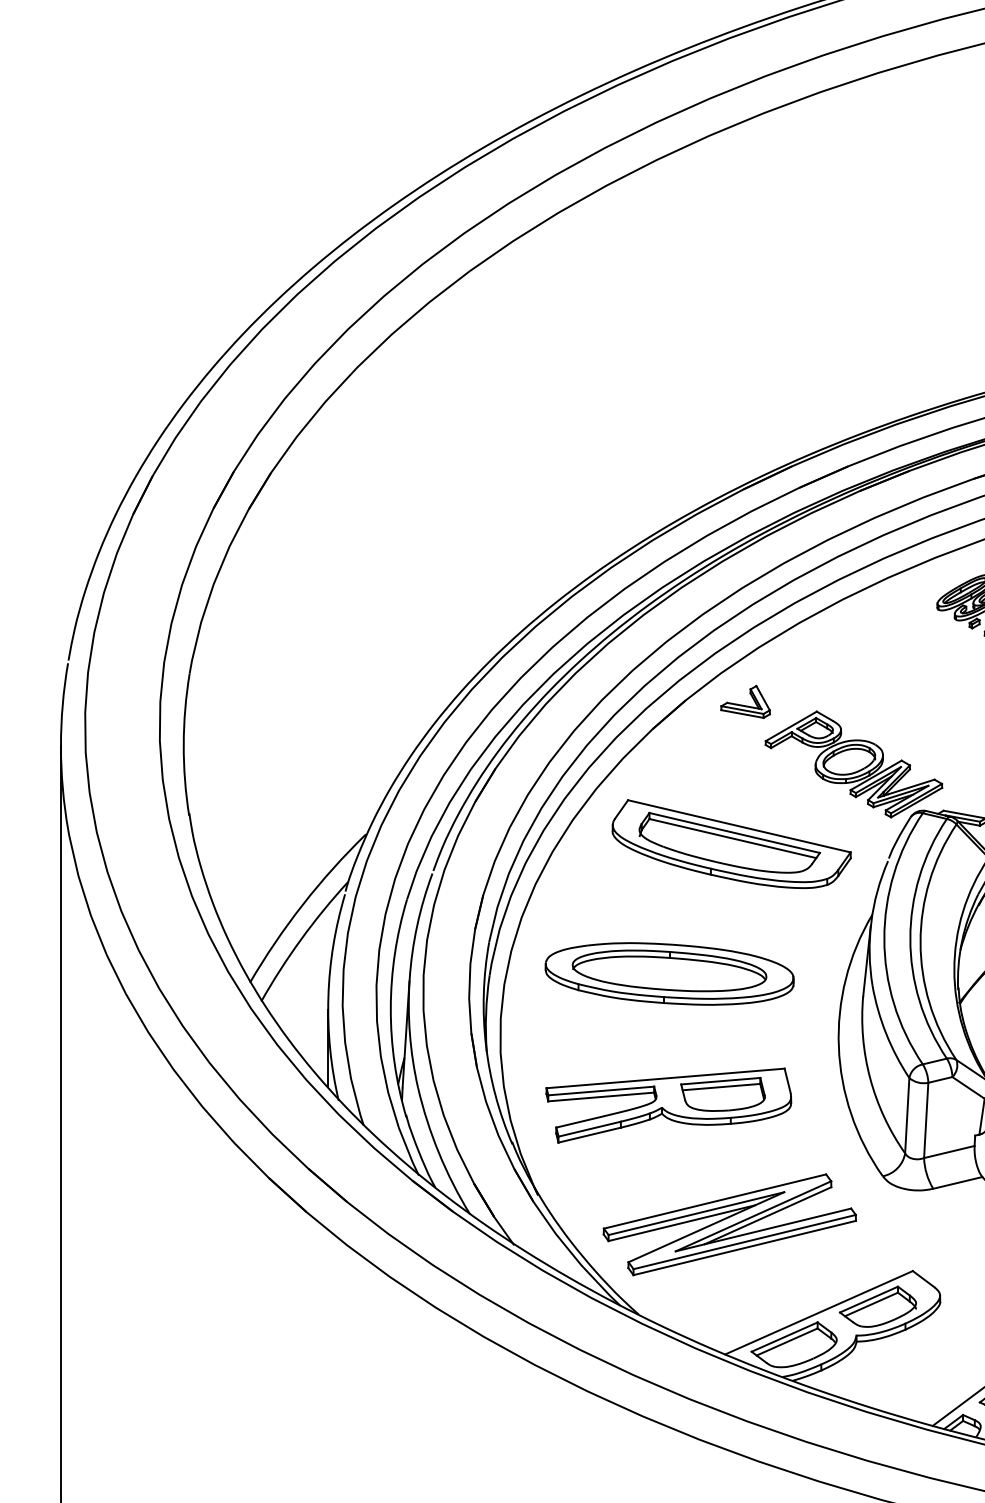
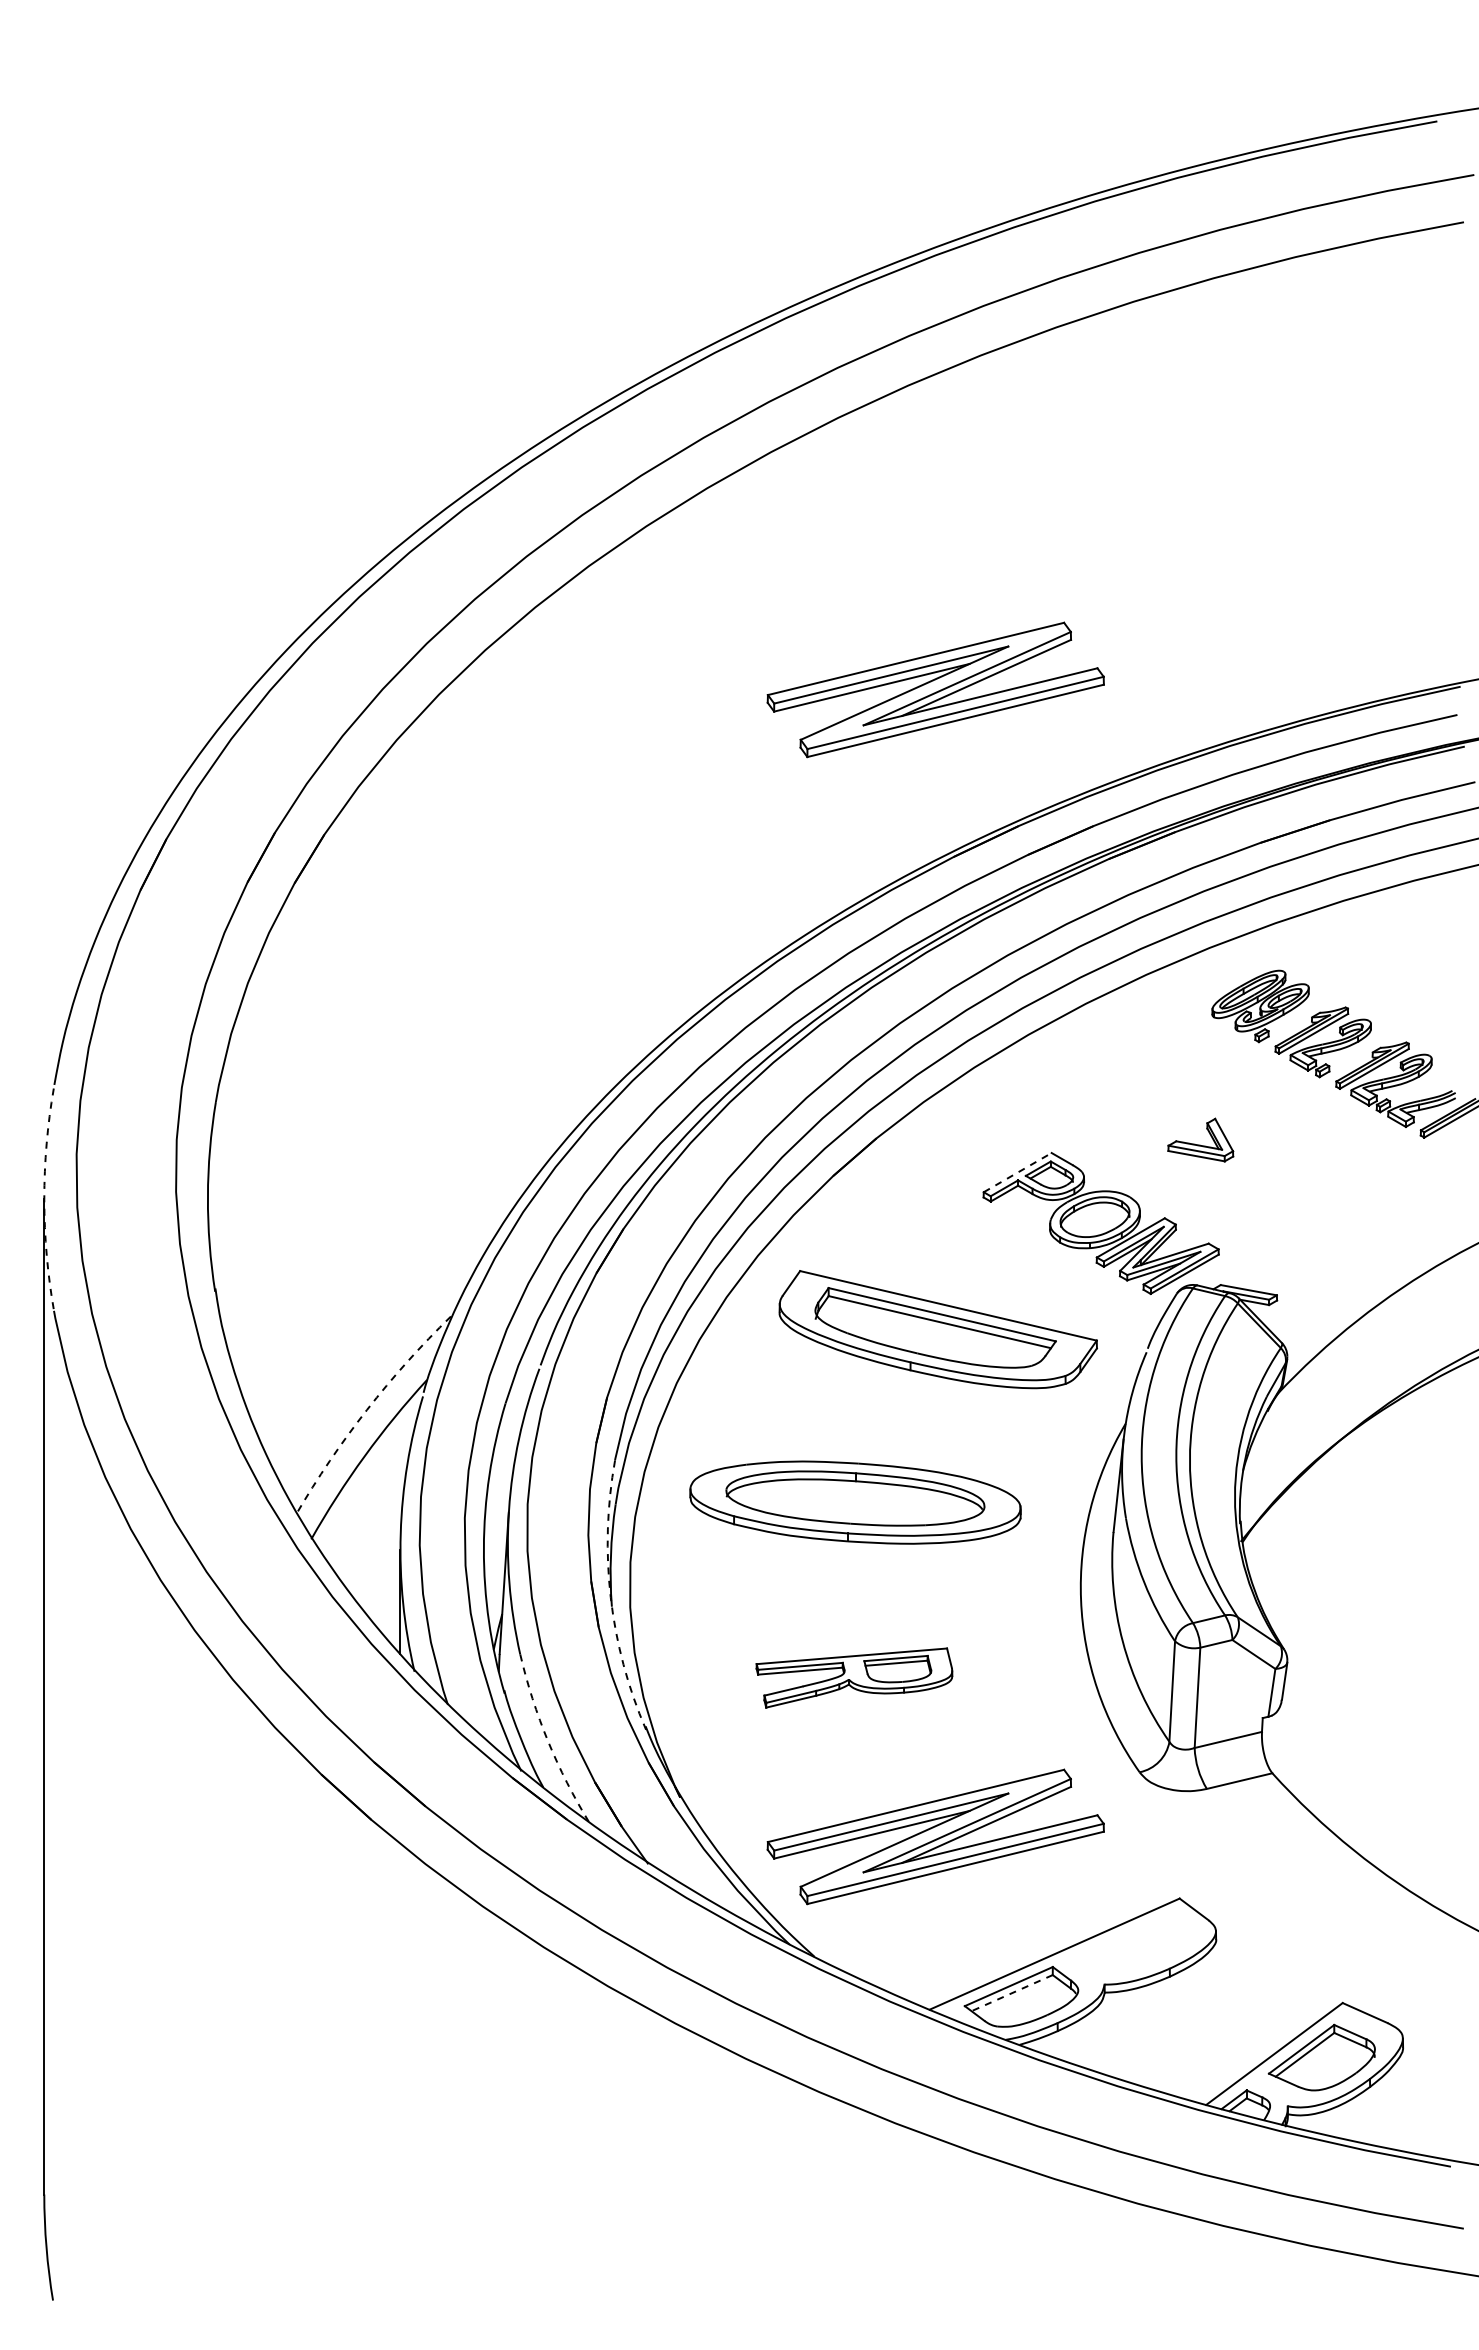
part: (729, 363) -> (935, 689), added
part: (745, 701) -> (1200, 1139), moved
line: (791, 726) -> (1018, 1172), solid -> dashed
arc: (61, 746) -> (44, 1199), solid -> dashed
arc: (302, 904) -> (366, 1410), solid -> dashed
arc: (485, 1045) -> (610, 1597), solid -> dashed
part: (668, 1105) -> (854, 1677), size x0.6
arc: (439, 1153) -> (548, 1741), solid -> dashed
part: (877, 1306) -> (1132, 1945), removed
line: (786, 1342) -> (1011, 1993), solid -> dashed

